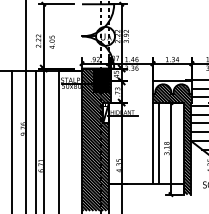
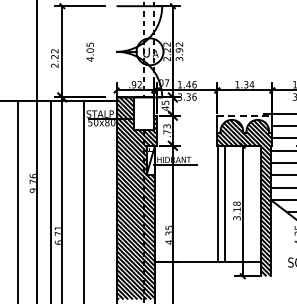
text: (51, 41) -> (89, 51), moved
hatch: (100, 79) -> (143, 113), removed
line: (172, 81) -> (244, 115), solid -> dashed

